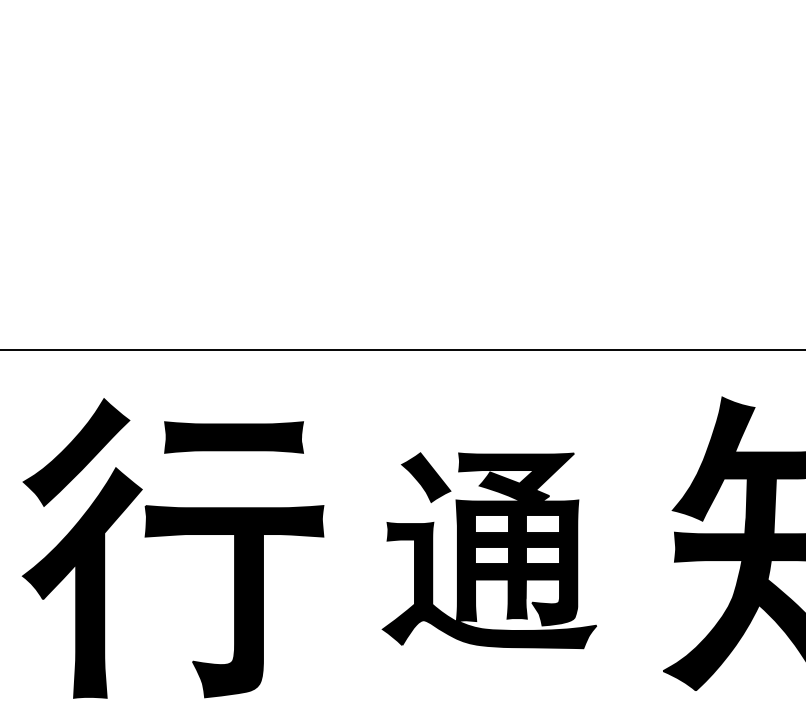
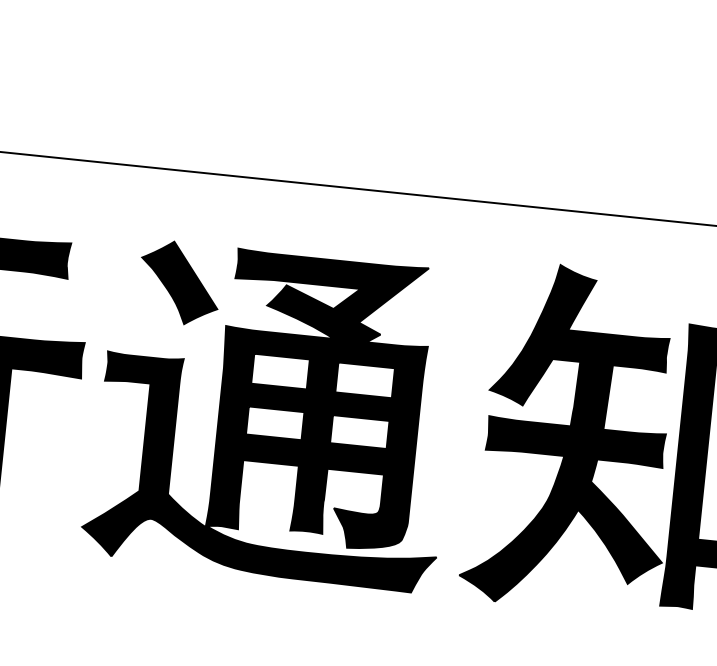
part: (489, 550) -> (272, 414), size x1.43

